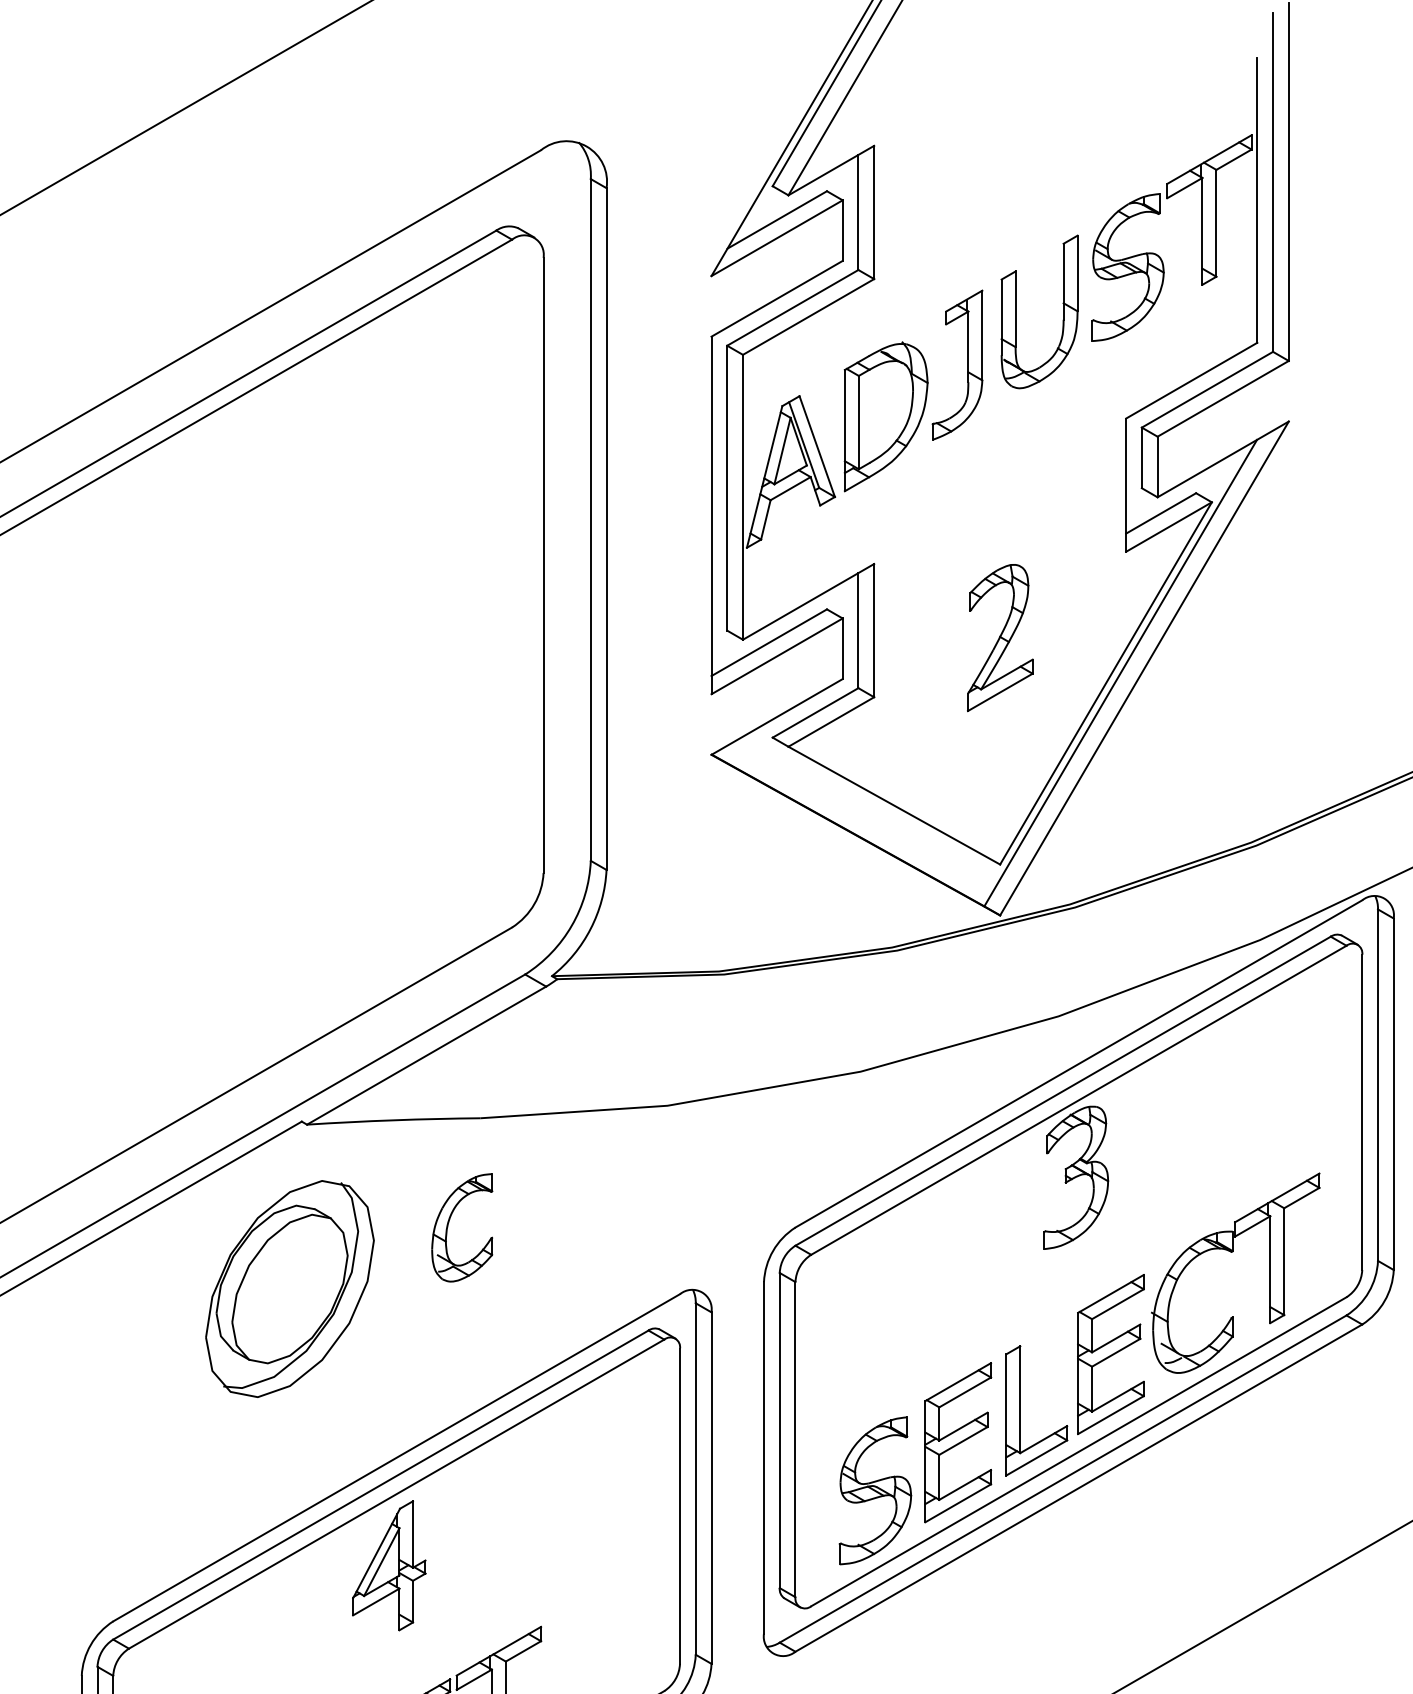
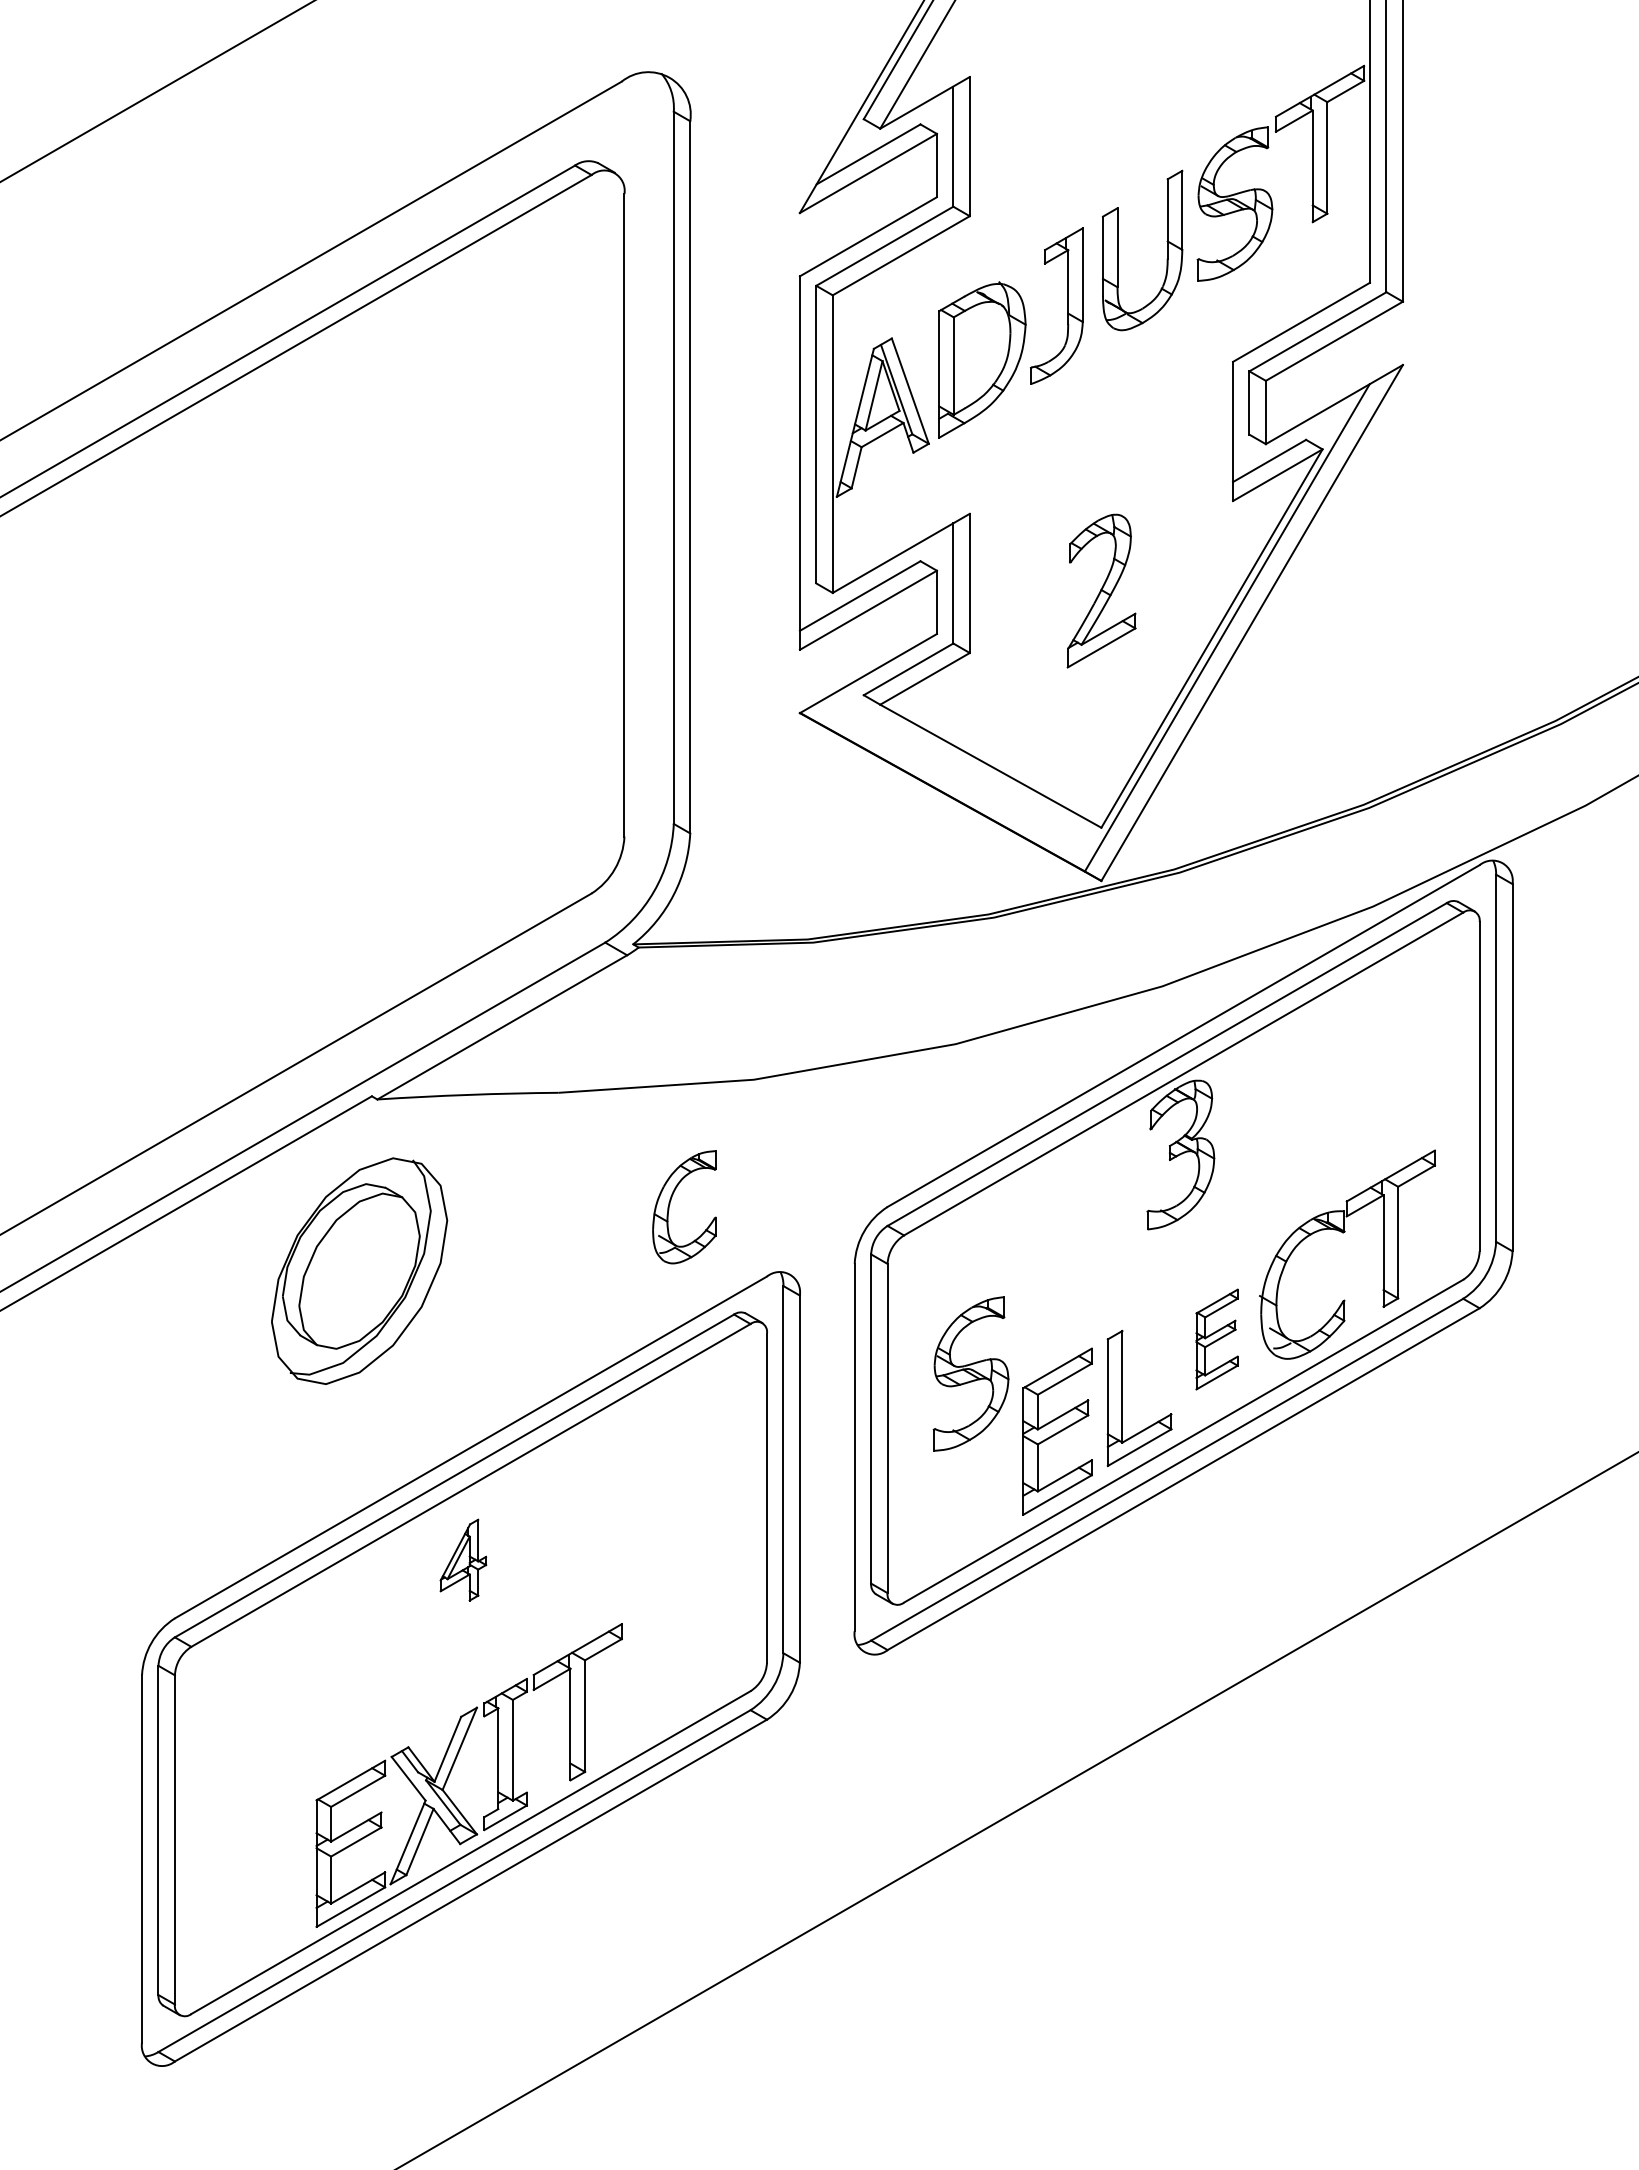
part: (448, 1225) -> (670, 1204), moved
part: (1110, 1354) -> (1216, 1339), size x0.6
part: (874, 1490) -> (970, 1373), moved
part: (389, 1565) -> (463, 1559), size x0.6

